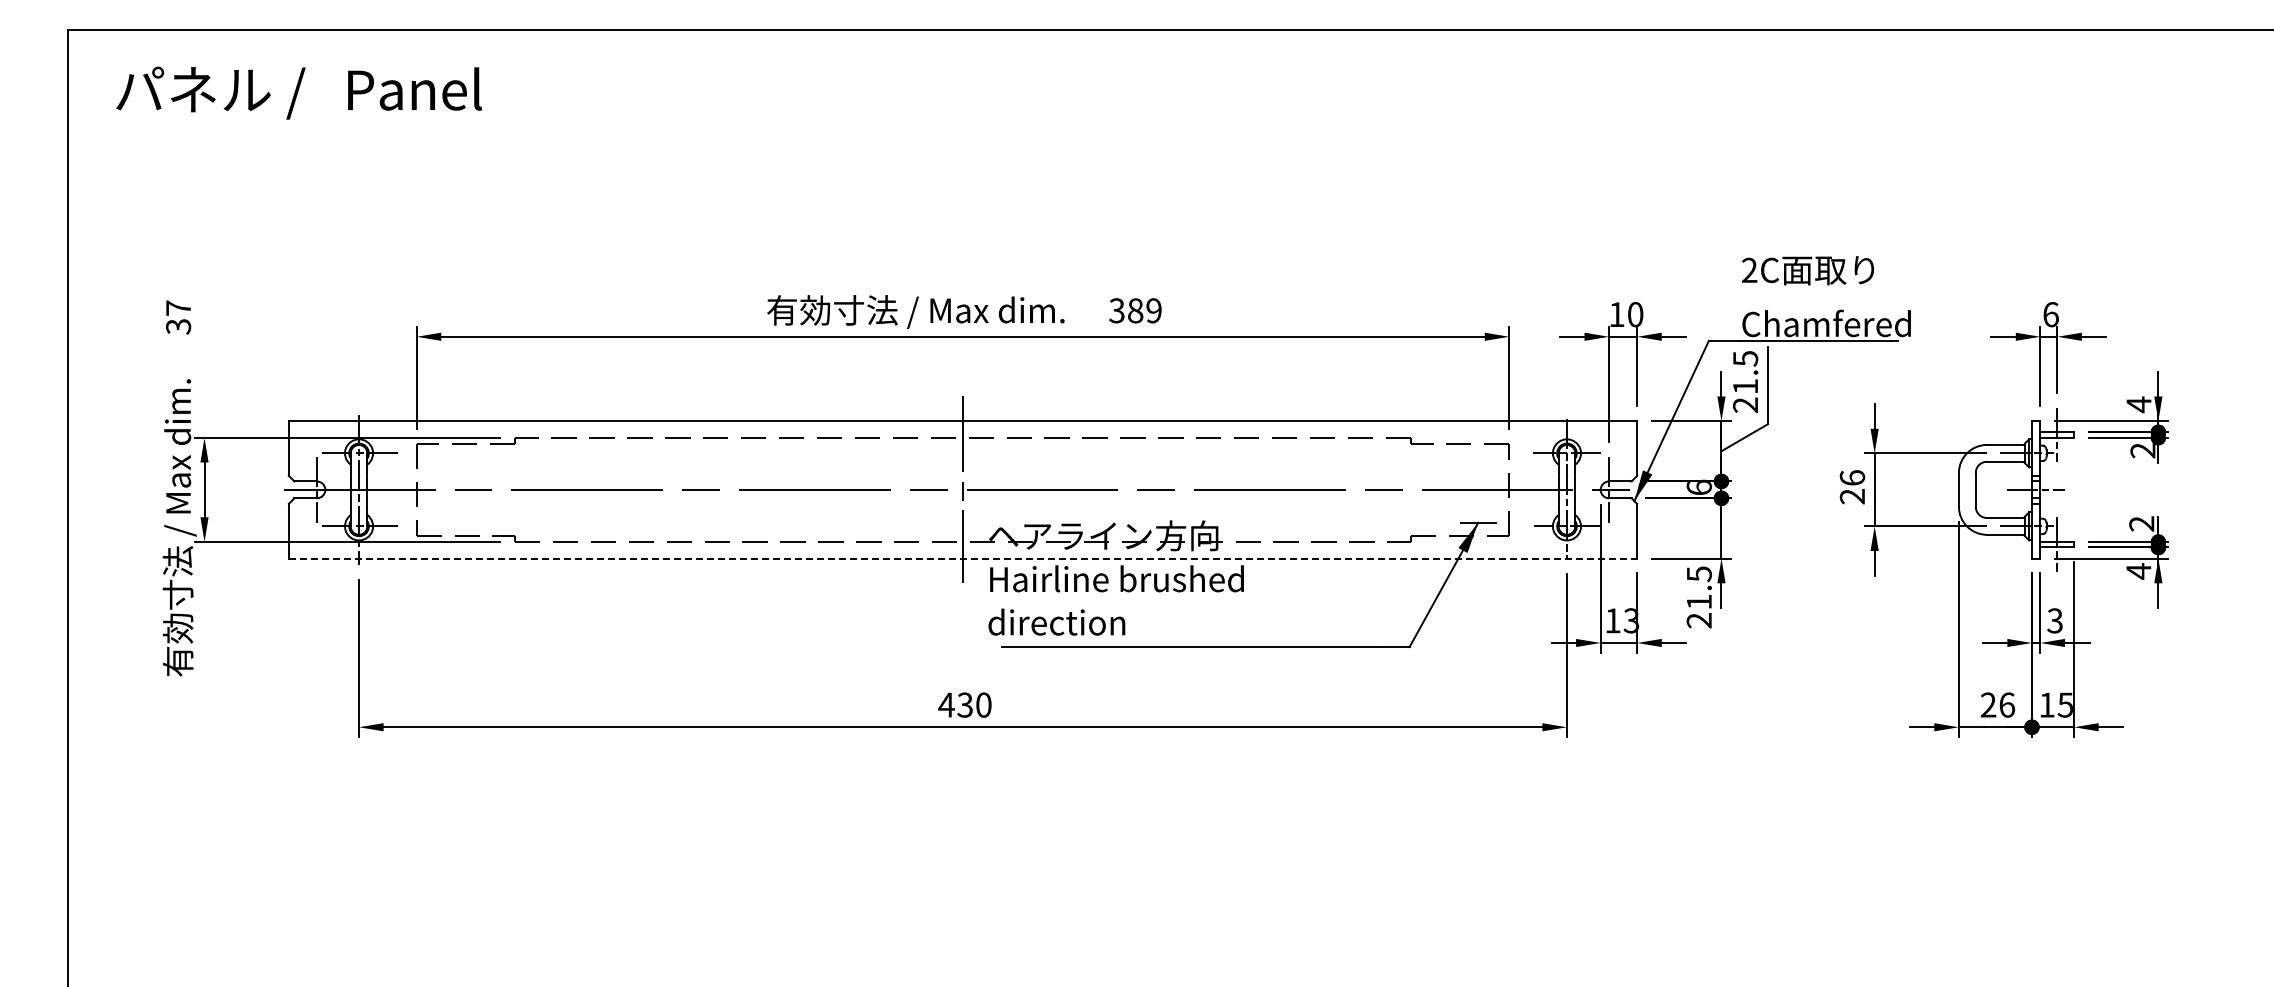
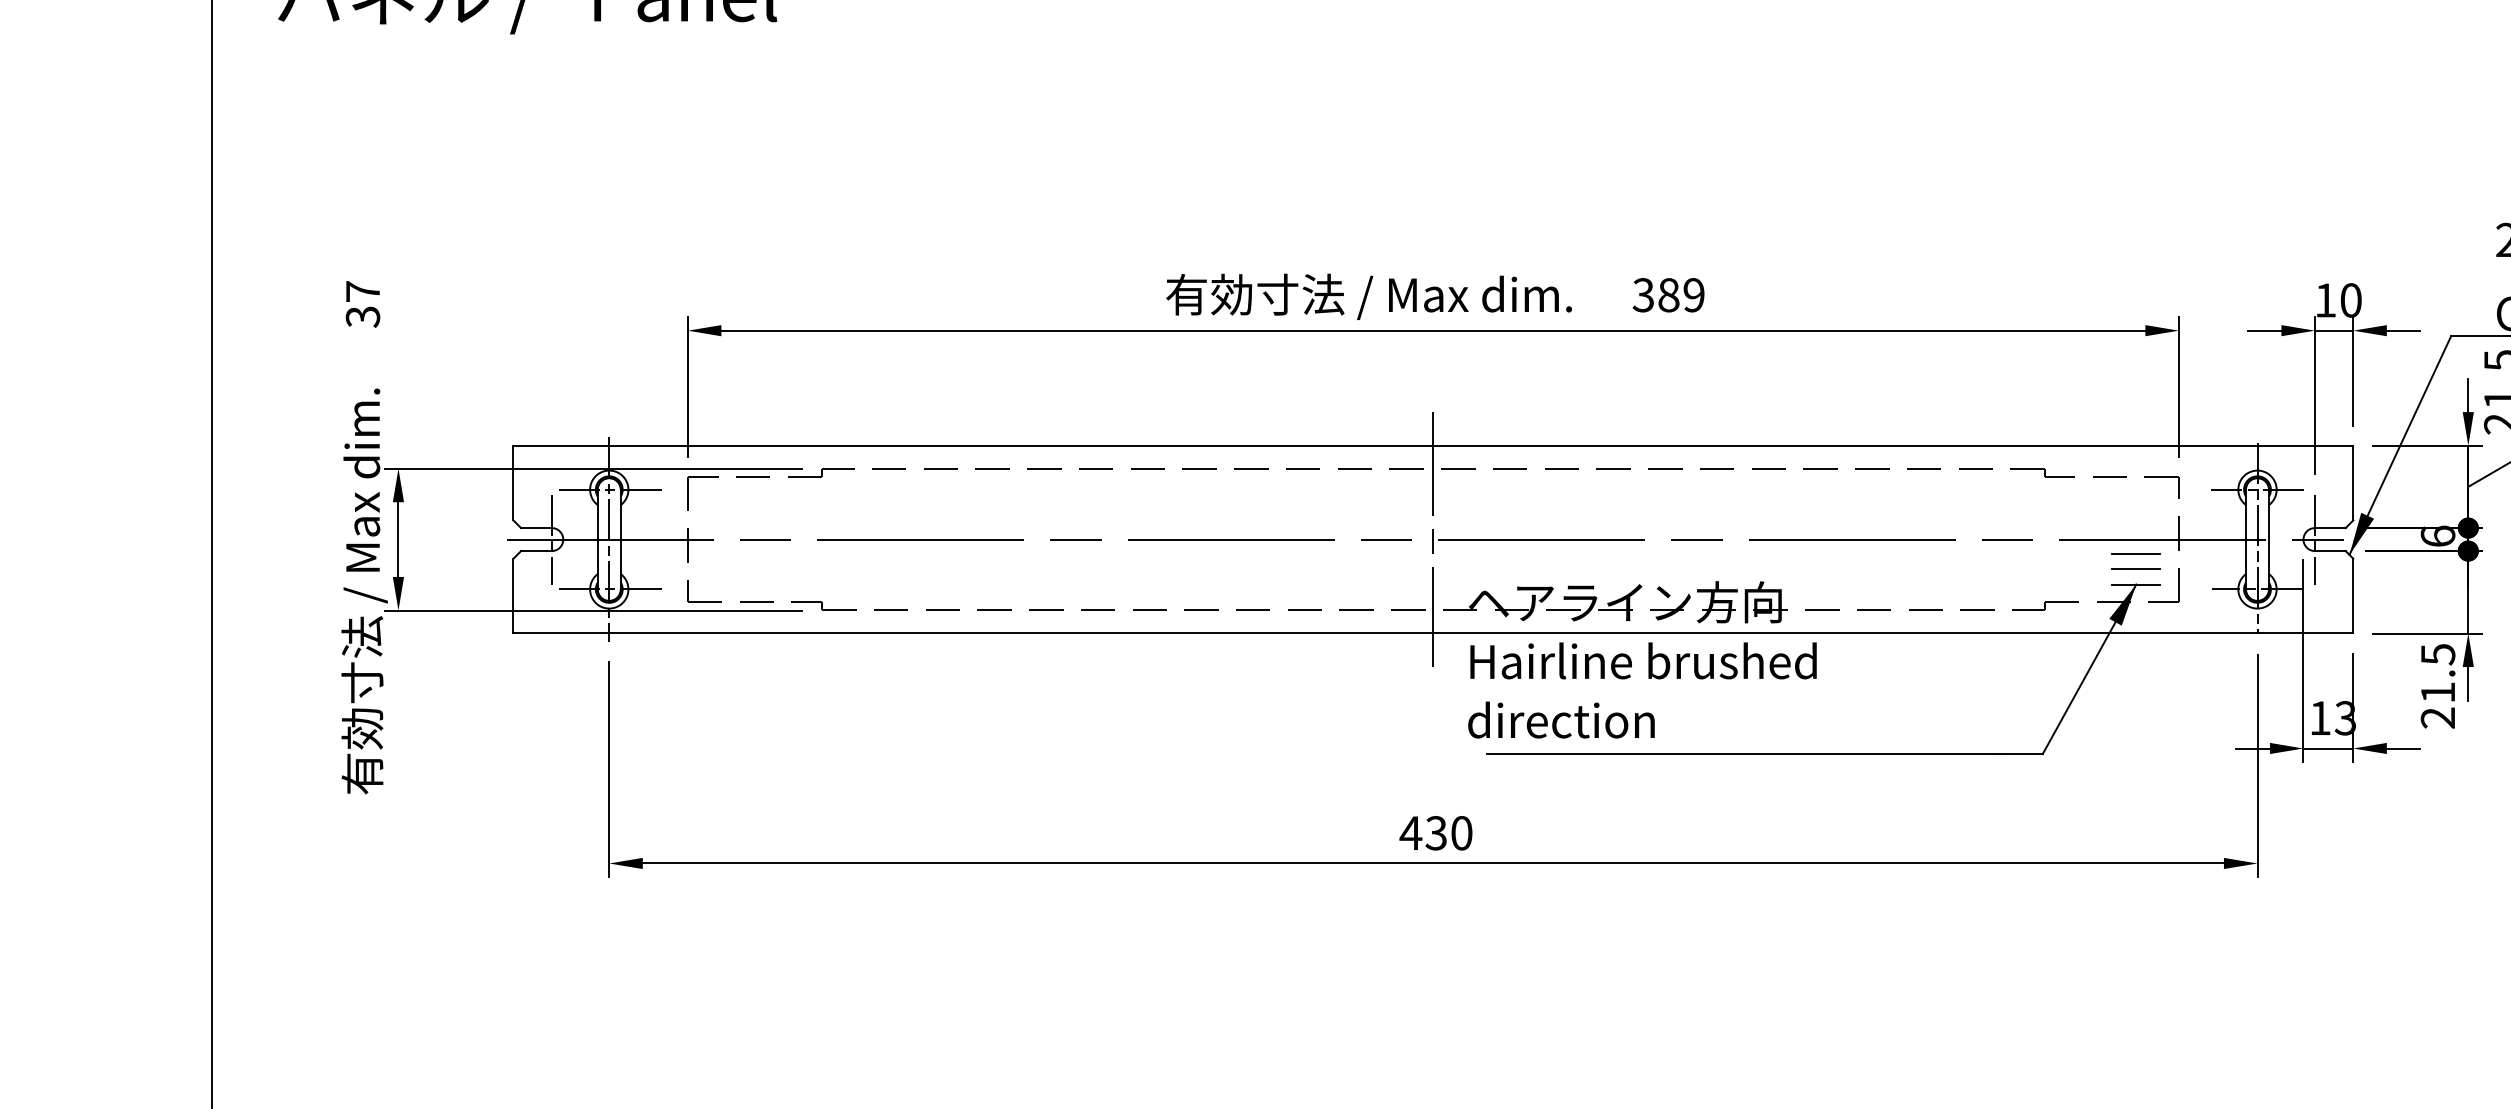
line: (1478, 499) -> (2136, 552), added
line: (1477, 511) -> (2135, 569), added
line: (963, 558) -> (1434, 633), dashed -> solid

